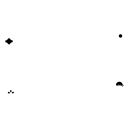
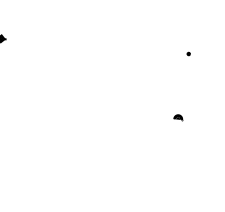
part: (119, 83) -> (178, 116), moved

